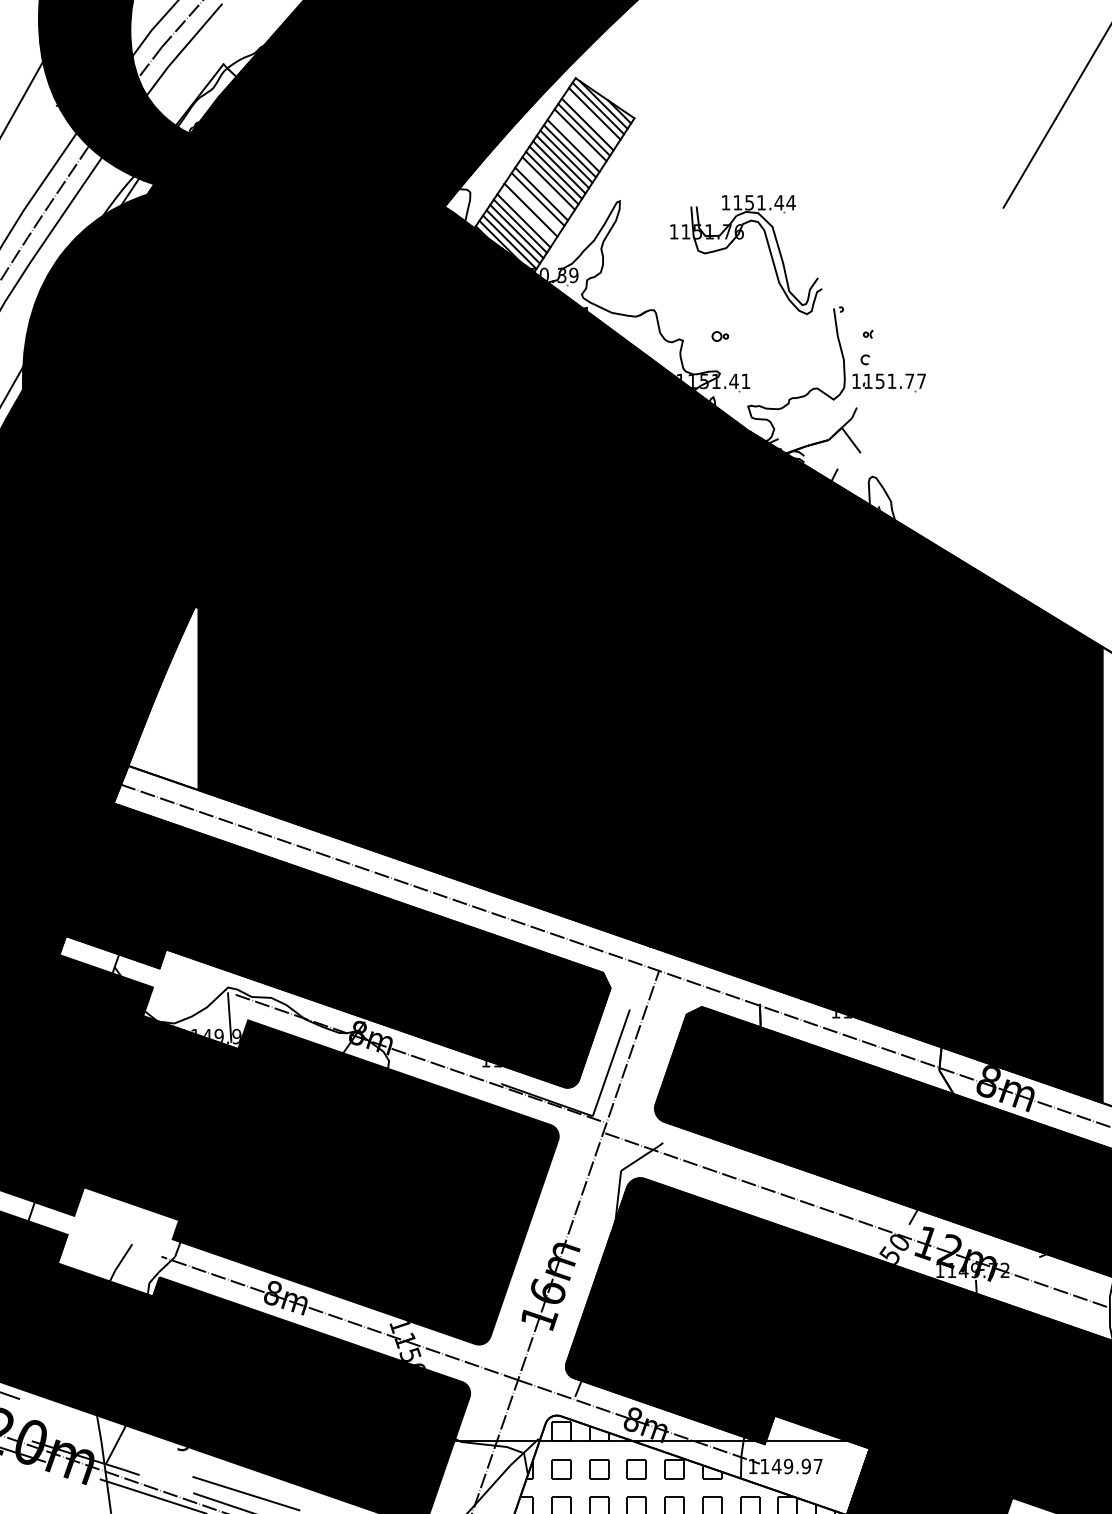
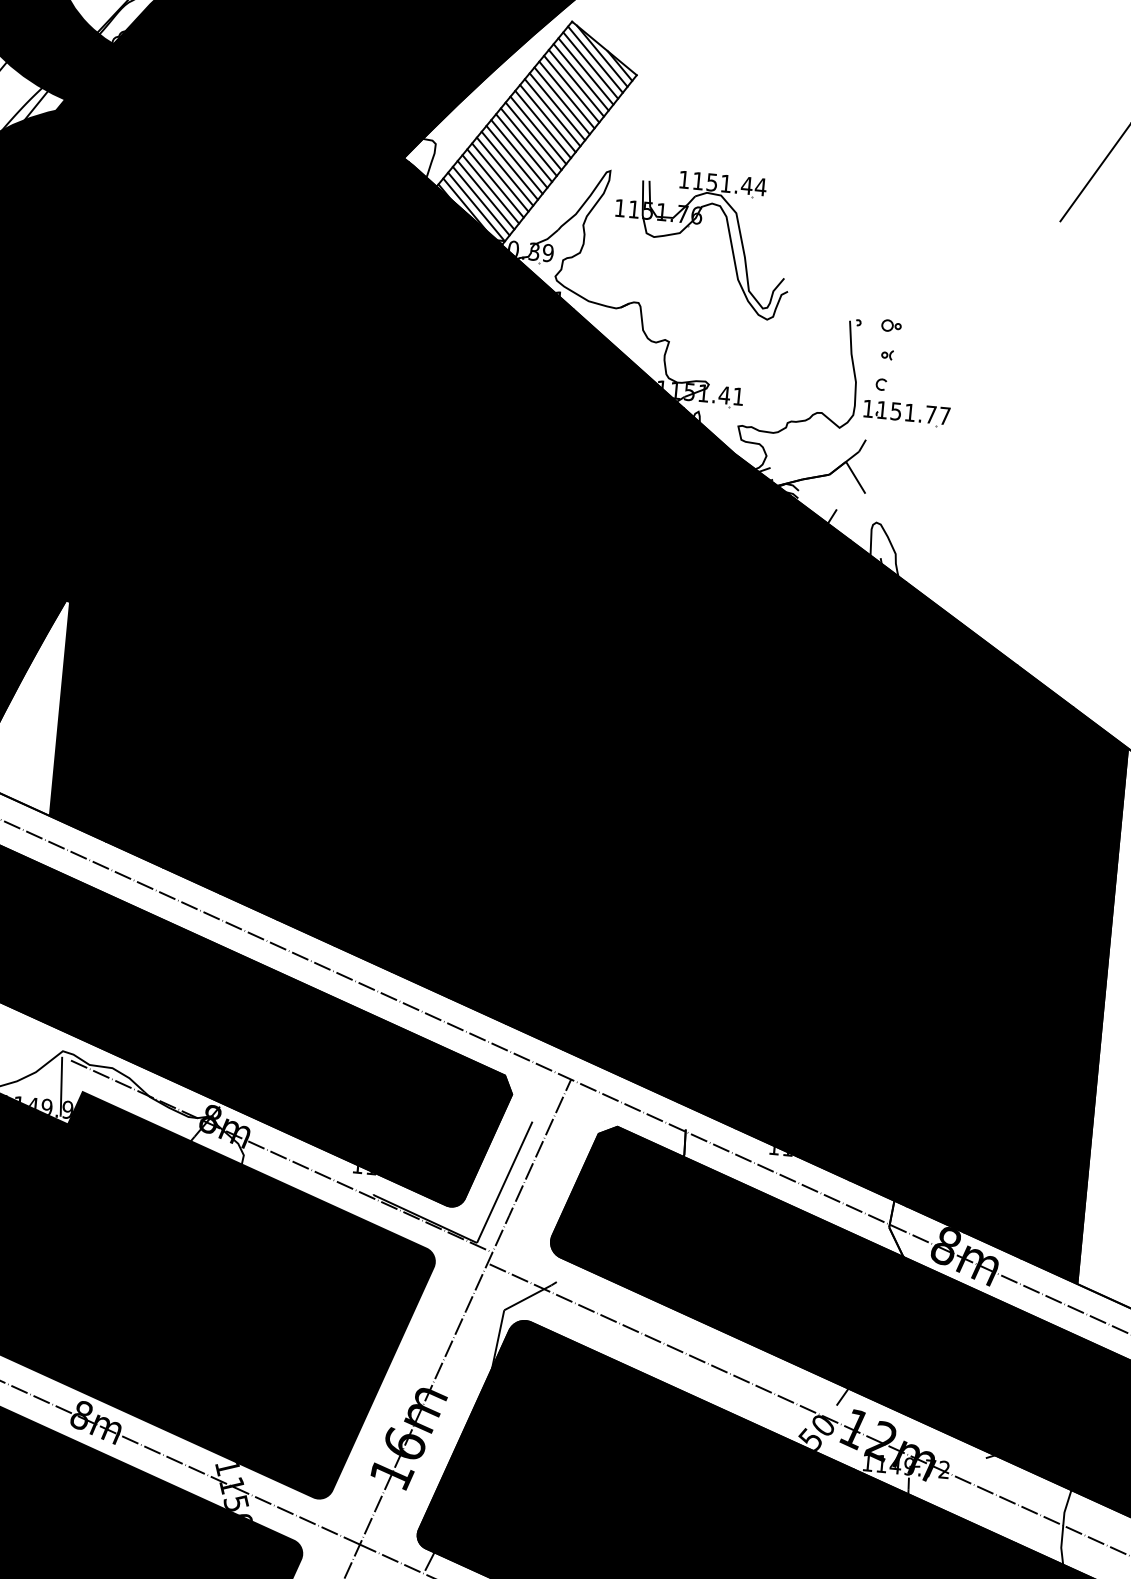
line: (591, 119) -> (586, 71), added
line: (577, 140) -> (567, 94), added
line: (544, 188) -> (523, 147), added
line: (534, 204) -> (509, 165), added
line: (526, 215) -> (499, 177), added
part: (741, 239) -> (698, 224), moved
part: (720, 336) -> (891, 325), moved

